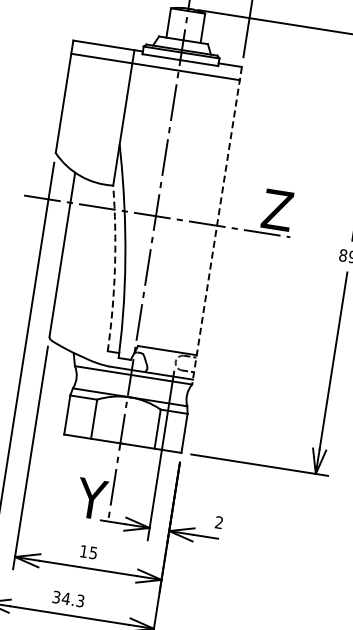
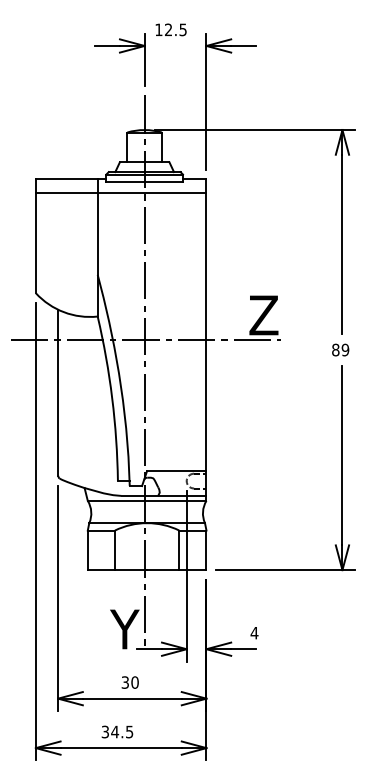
line: (217, 226) -> (206, 340), dashed -> solid
arc: (115, 268) -> (112, 398), dashed -> solid
text: (219, 521) -> (254, 632), 2 -> 4
text: (88, 552) -> (129, 682), 15 -> 30
text: (80, 600) -> (129, 731), 34.3 -> 34.5

